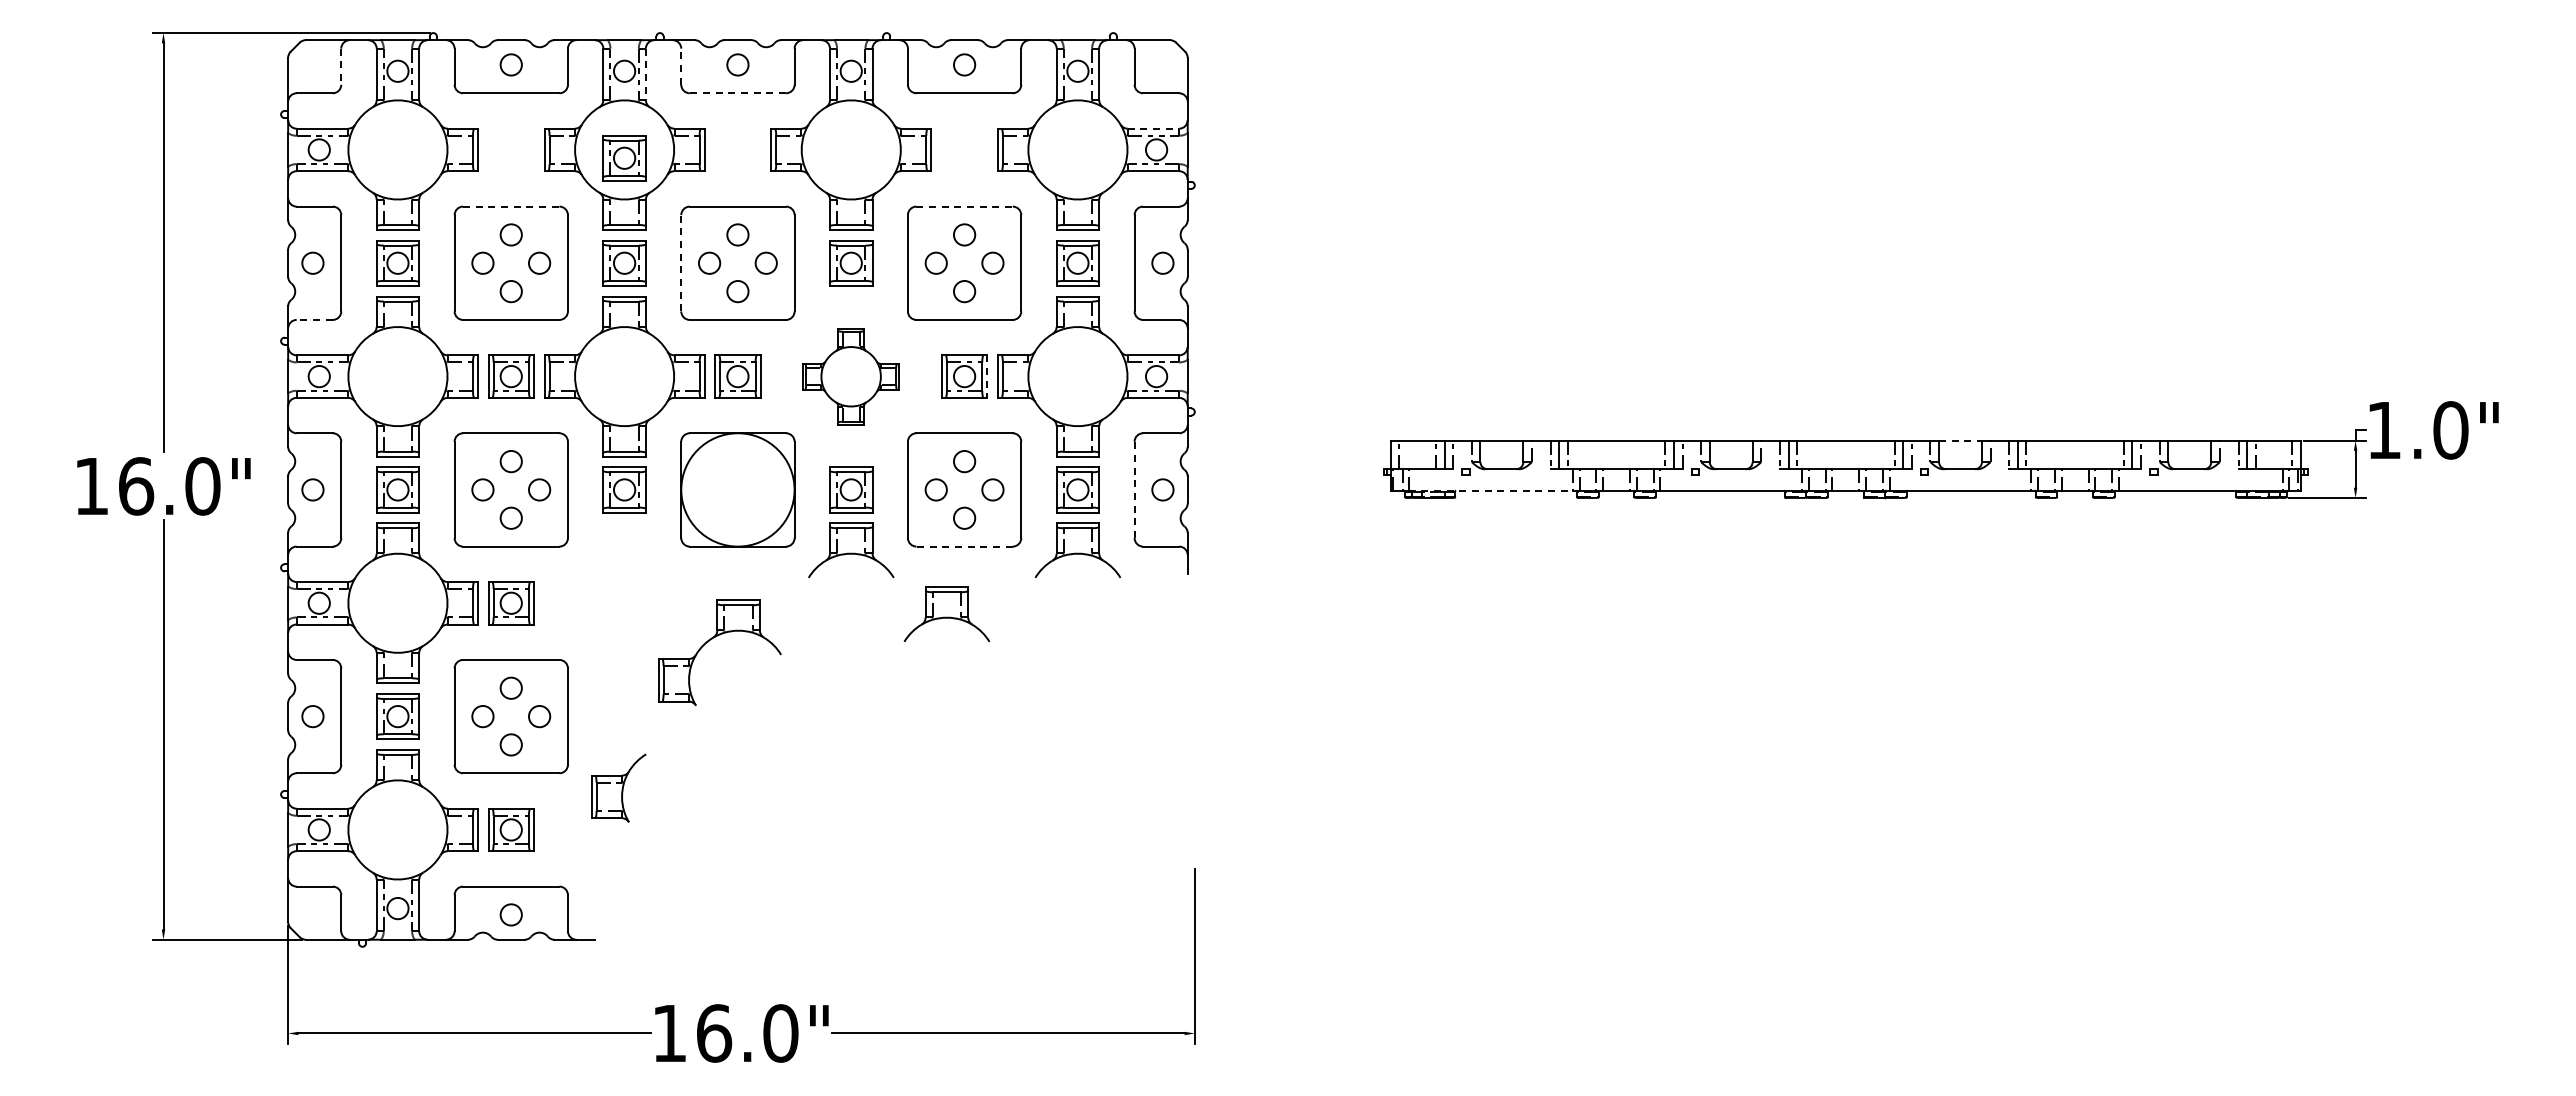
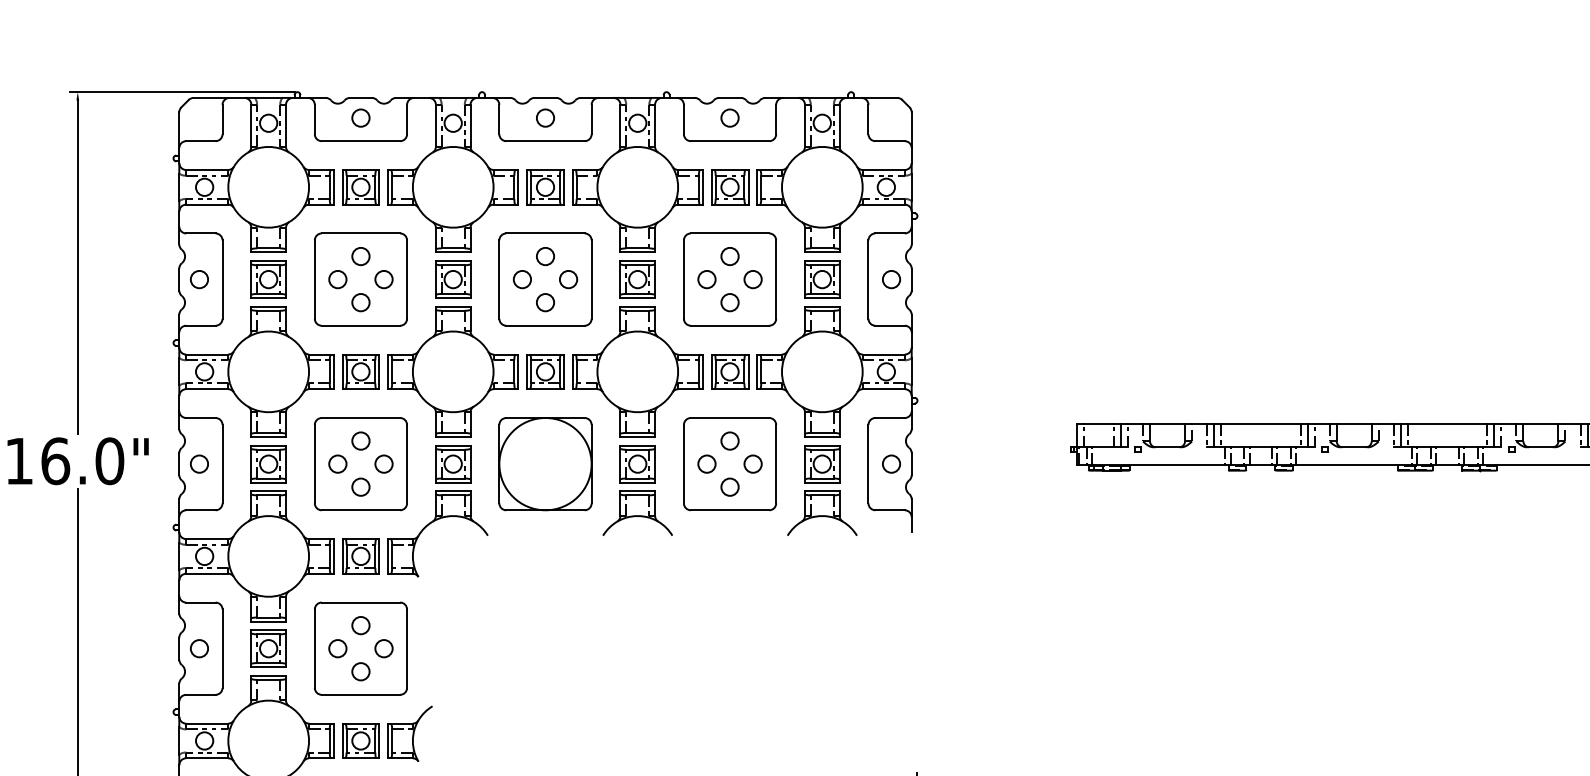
line: (681, 66) -> (499, 119), dashed -> solid
line: (341, 67) -> (222, 120), dashed -> solid
line: (645, 74) -> (470, 125), dashed -> solid
line: (737, 93) -> (545, 141), dashed -> solid
line: (1153, 128) -> (883, 169), dashed -> solid
part: (511, 149) -> (361, 186), added
part: (737, 149) -> (545, 186), added
part: (964, 149) -> (729, 186), added
part: (624, 158) -> (453, 194), removed
line: (511, 206) -> (361, 233), dashed -> solid
line: (965, 206) -> (730, 233), dashed -> solid
line: (681, 262) -> (499, 278), dashed -> solid
line: (314, 319) -> (200, 325), dashed -> solid
part: (850, 376) -> (637, 371), size x1.67
line: (987, 377) -> (748, 372), dashed -> solid
line: (1961, 440) -> (1541, 423), dashed -> solid
line: (1134, 489) -> (868, 463), dashed -> solid
line: (1491, 490) -> (1159, 464), dashed -> solid
line: (964, 546) -> (729, 510), dashed -> solid
part: (946, 614) -> (715, 565), removed
part: (712, 639) -> (431, 523), moved
part: (618, 787) -> (409, 733), moved

